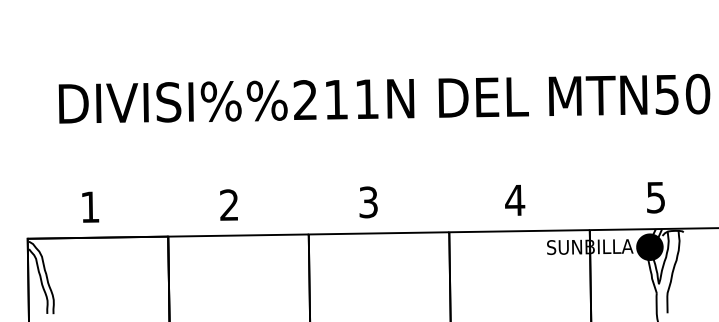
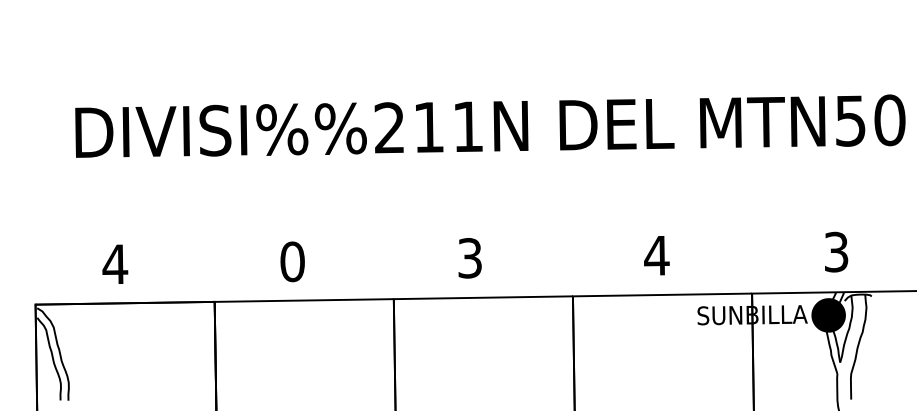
text: (656, 197) -> (836, 251), 5 -> 3
text: (229, 204) -> (292, 261), 2 -> 0
text: (90, 207) -> (115, 264), 1 -> 4

